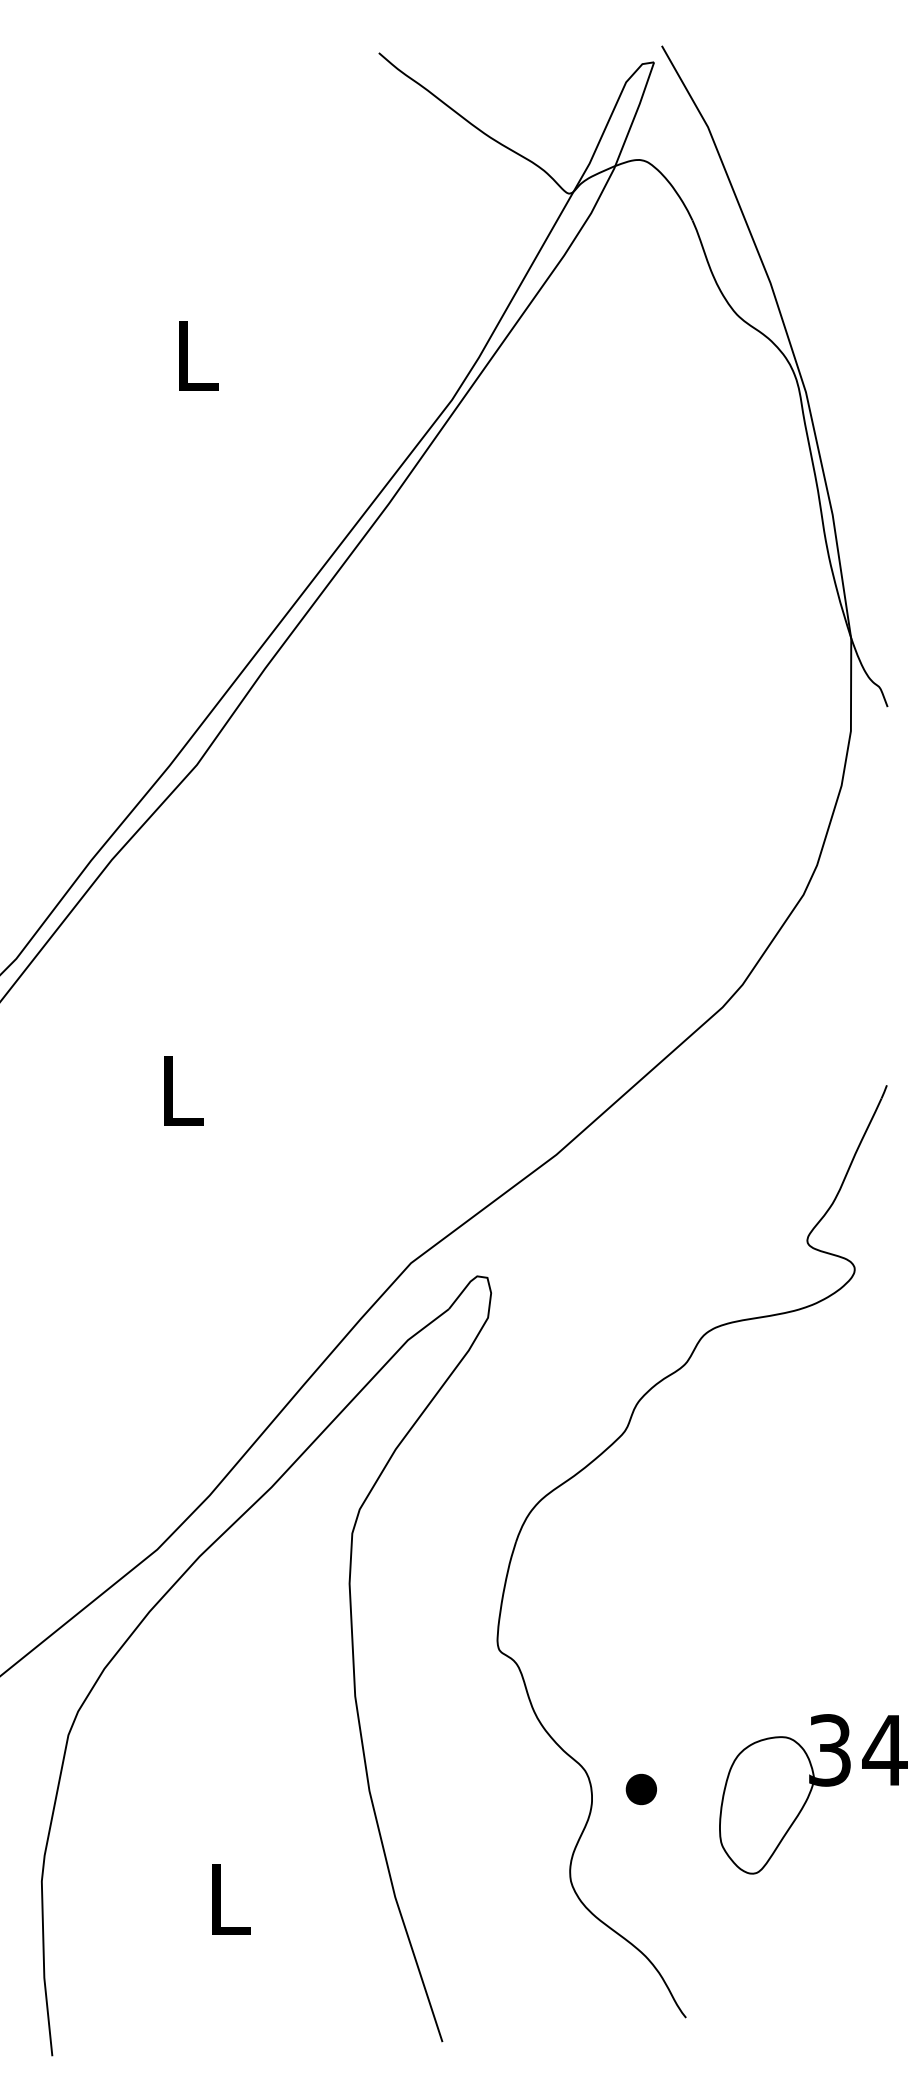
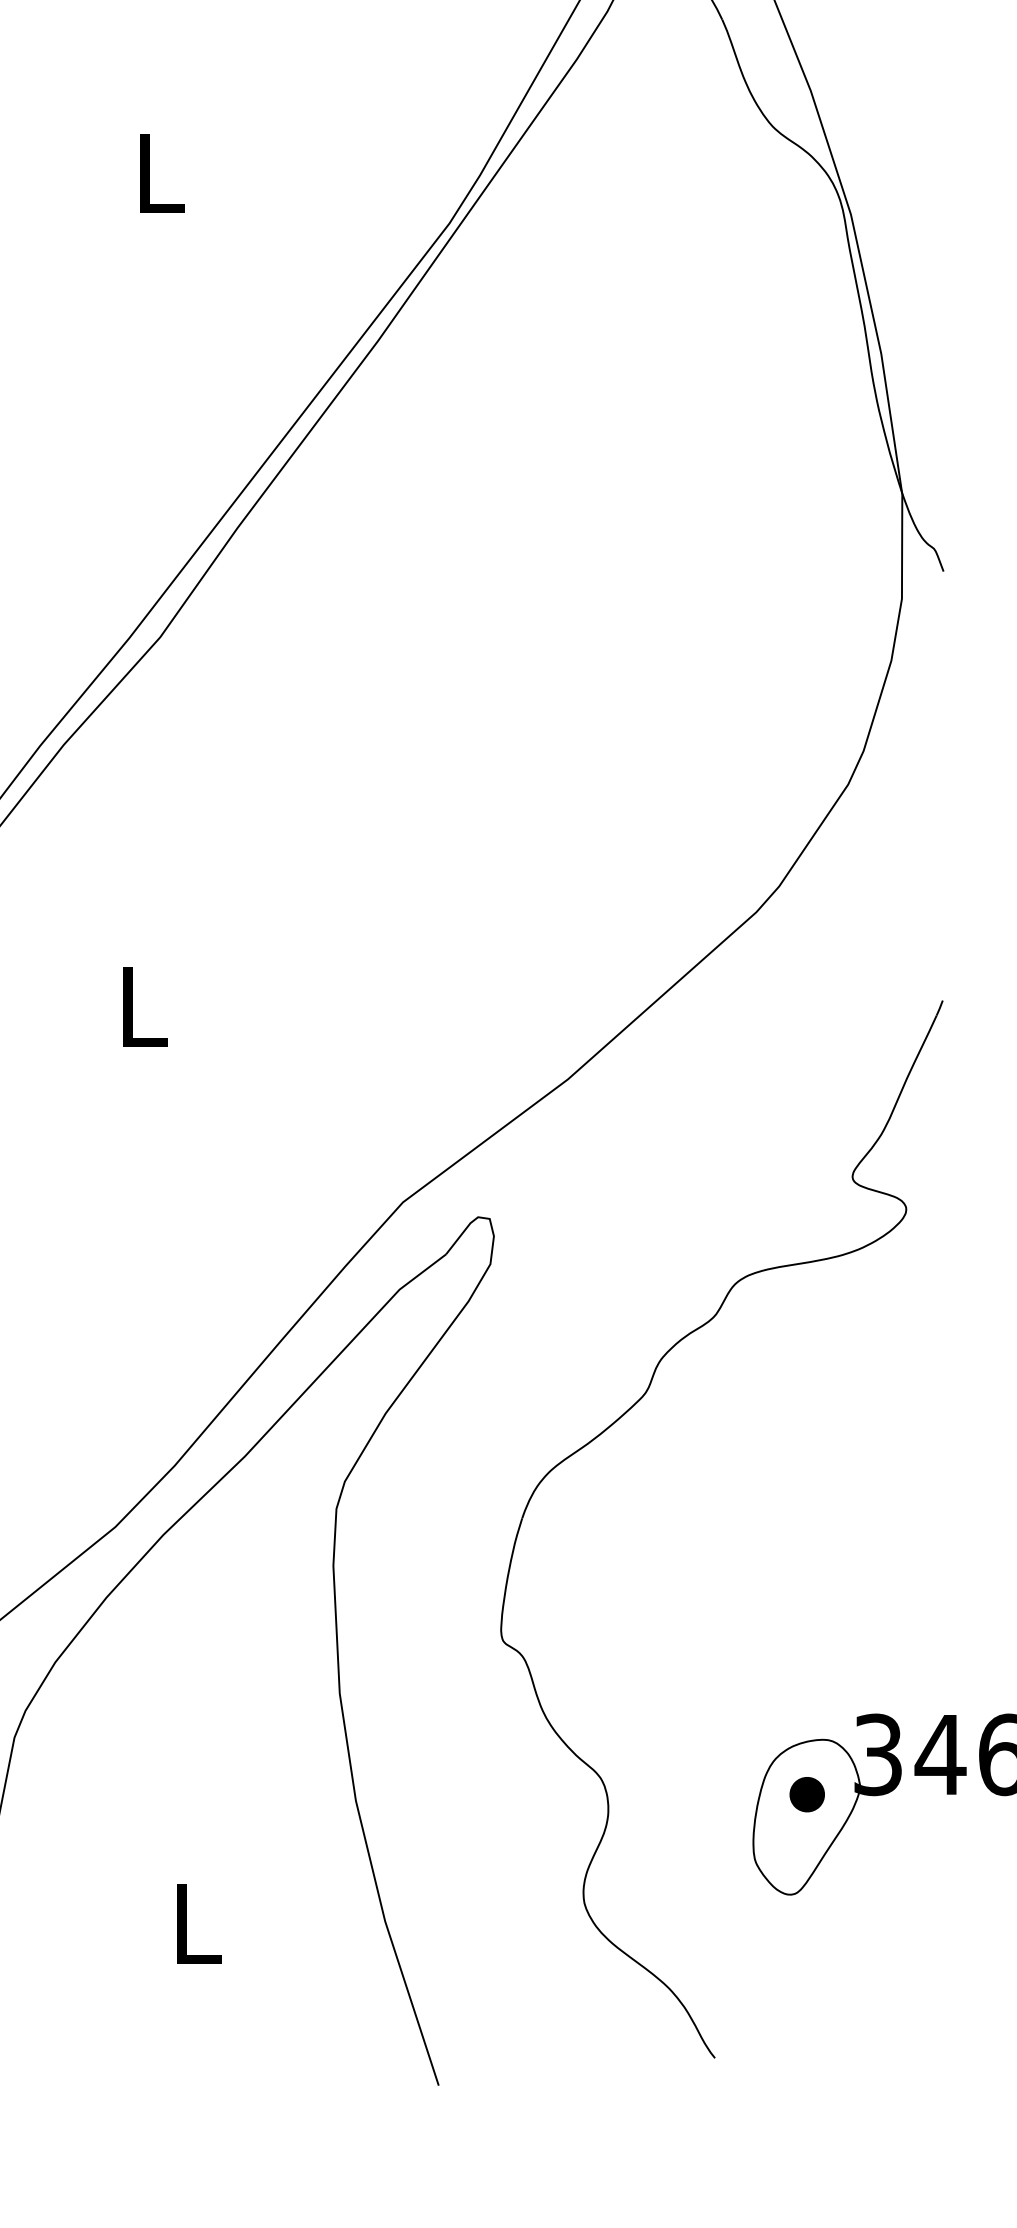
part: (640, 1789) -> (806, 1794), moved

